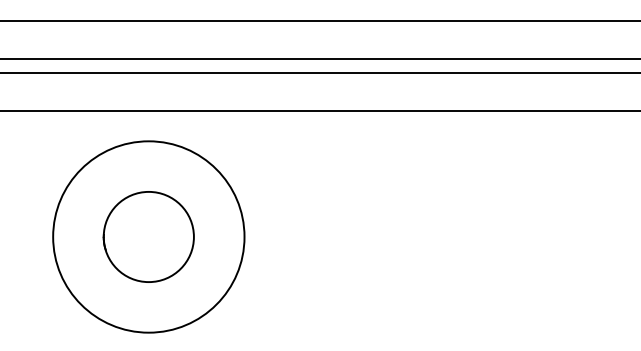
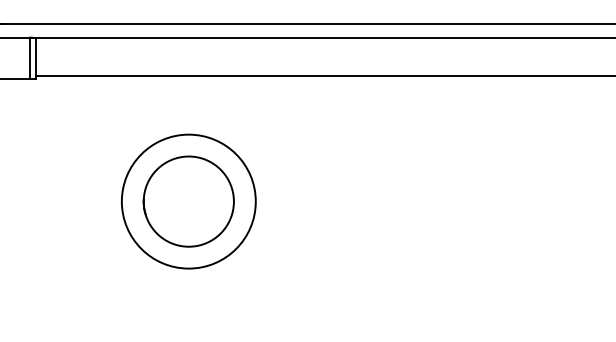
circle: (148, 236) -> (188, 201), size x0.7

